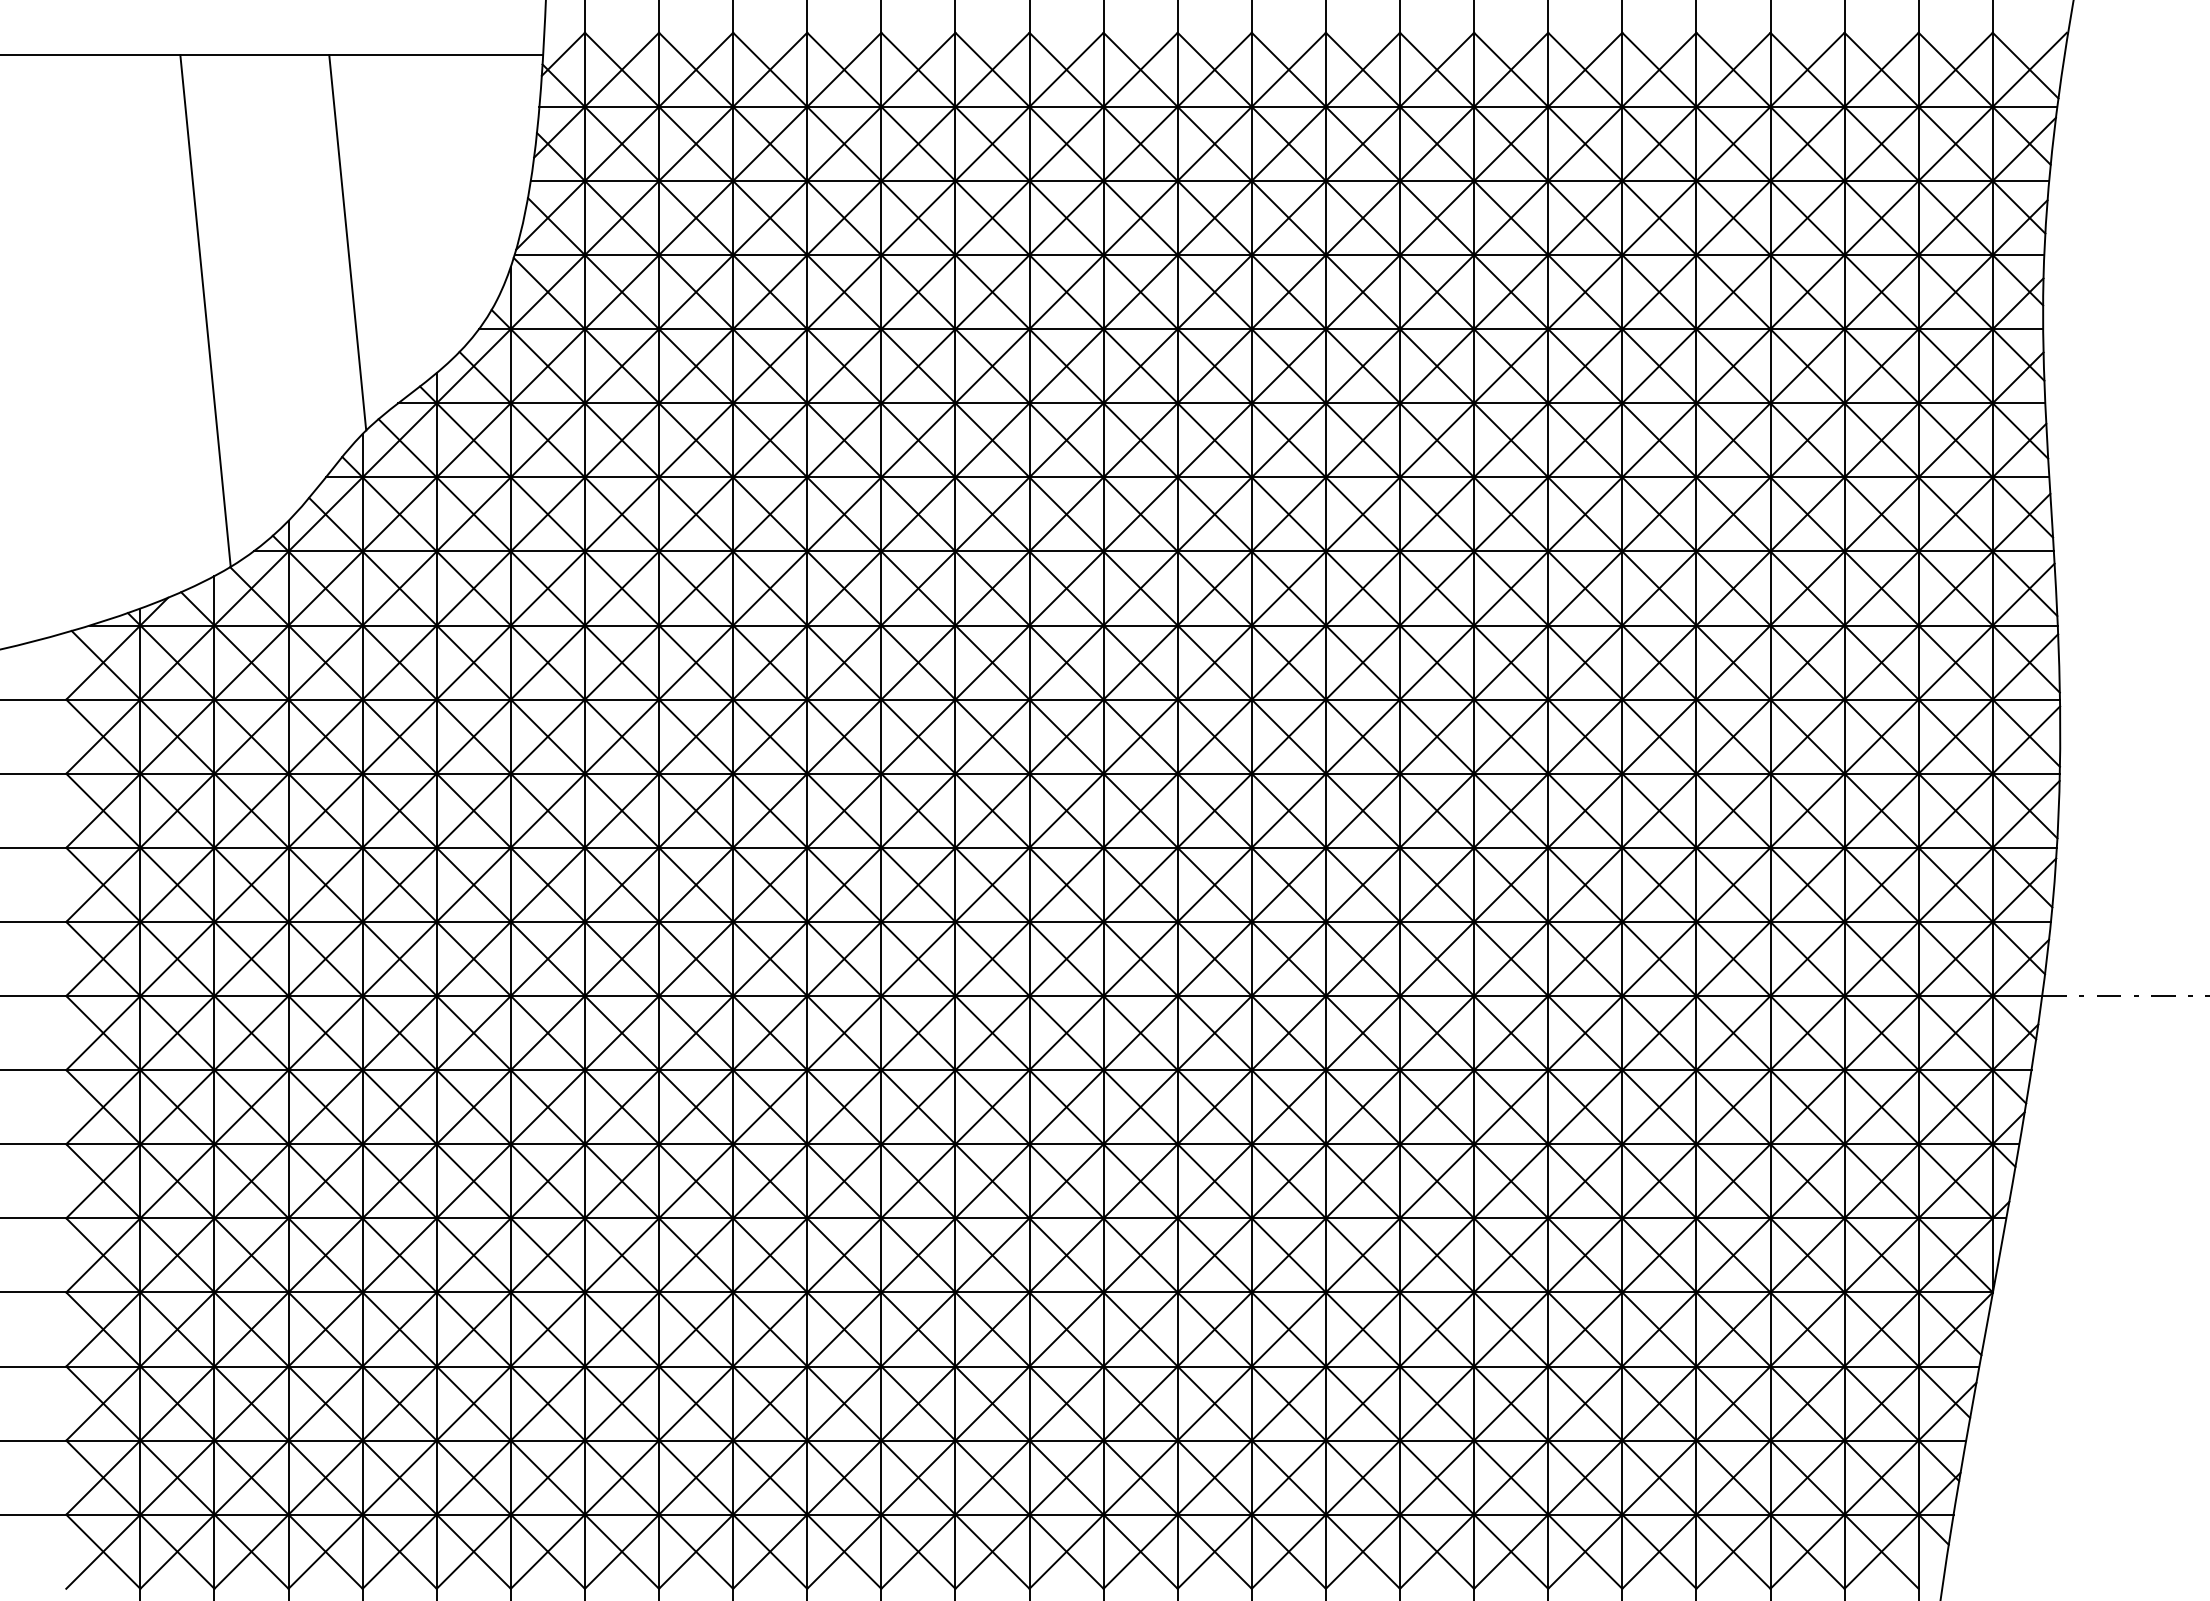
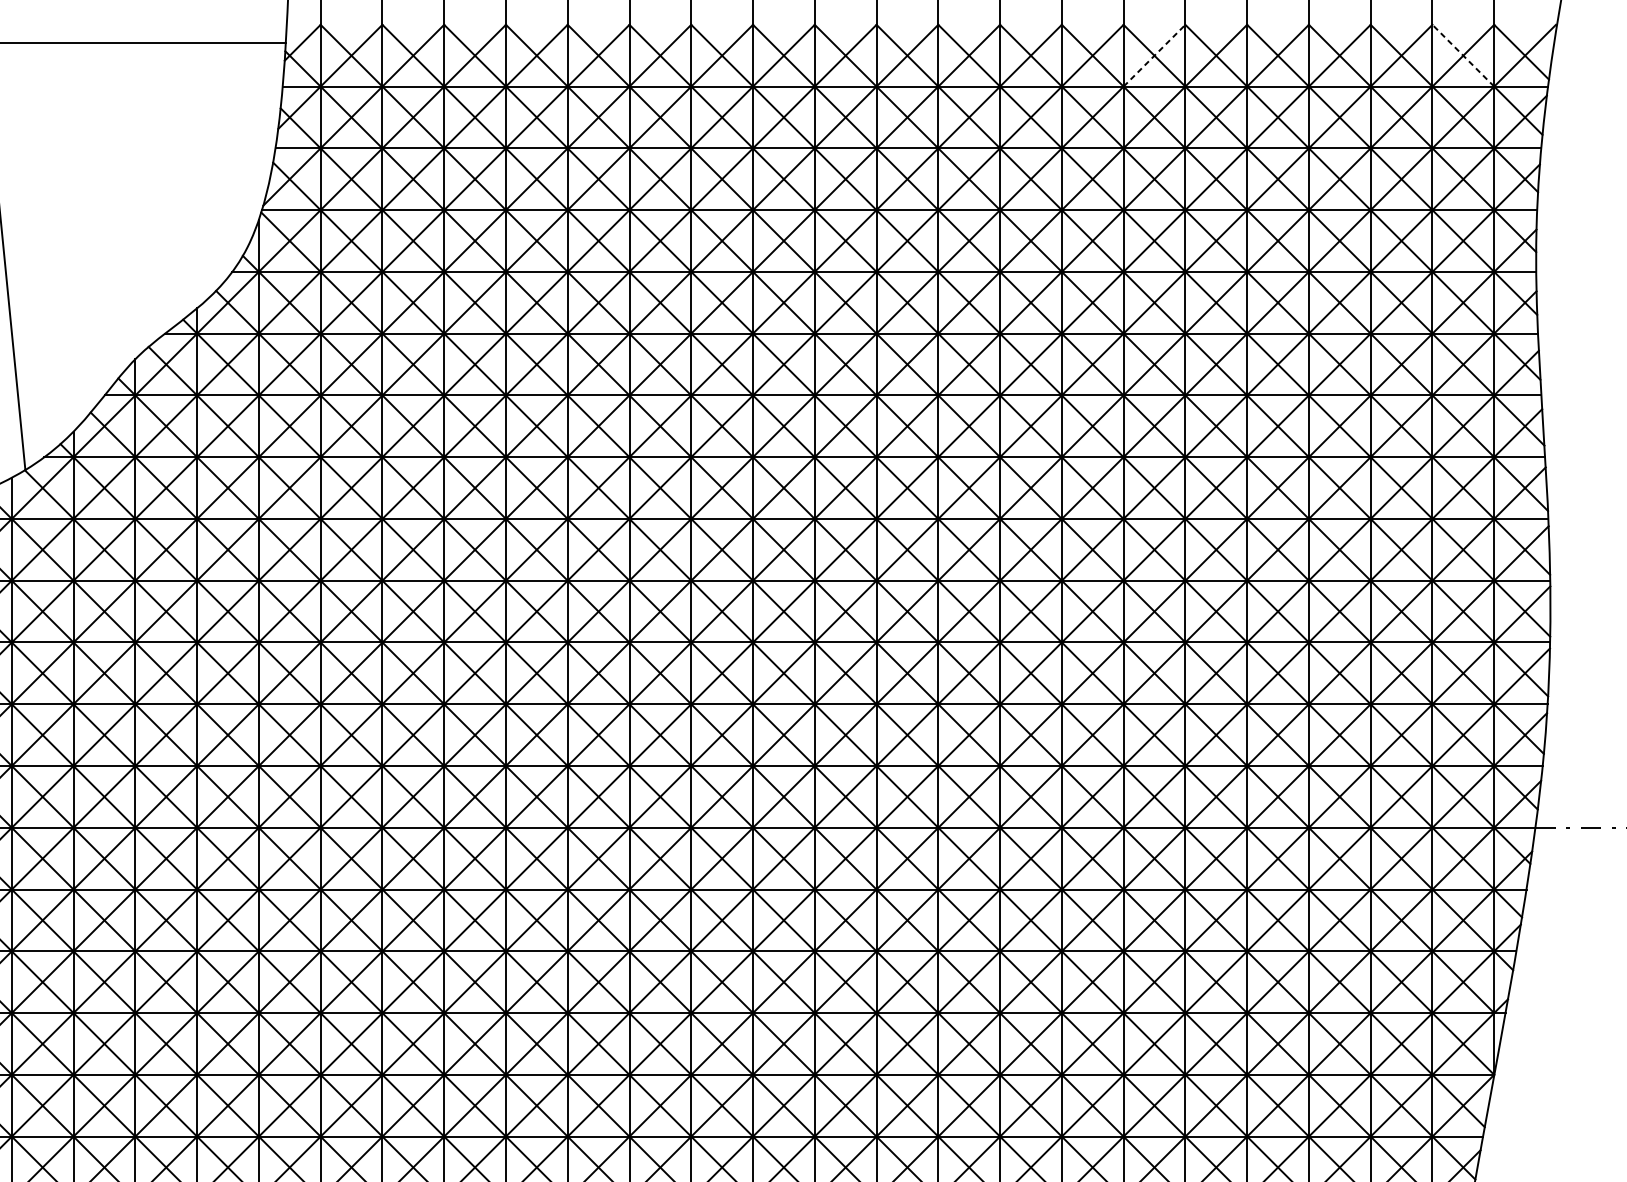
line: (1585, 69) -> (1154, 55), solid -> dashed
line: (1955, 69) -> (1463, 55), solid -> dashed
line: (347, 242) -> (122, 199), removed

